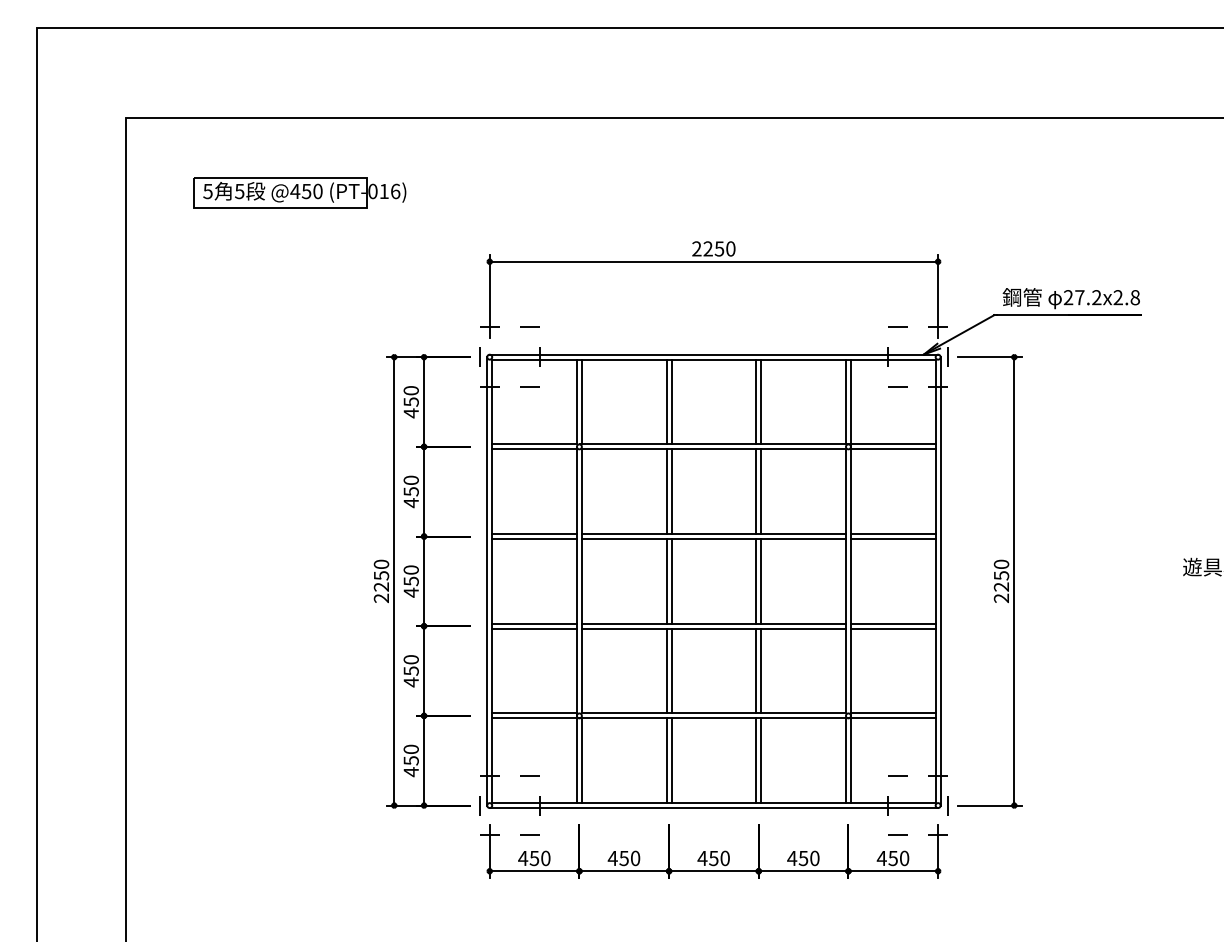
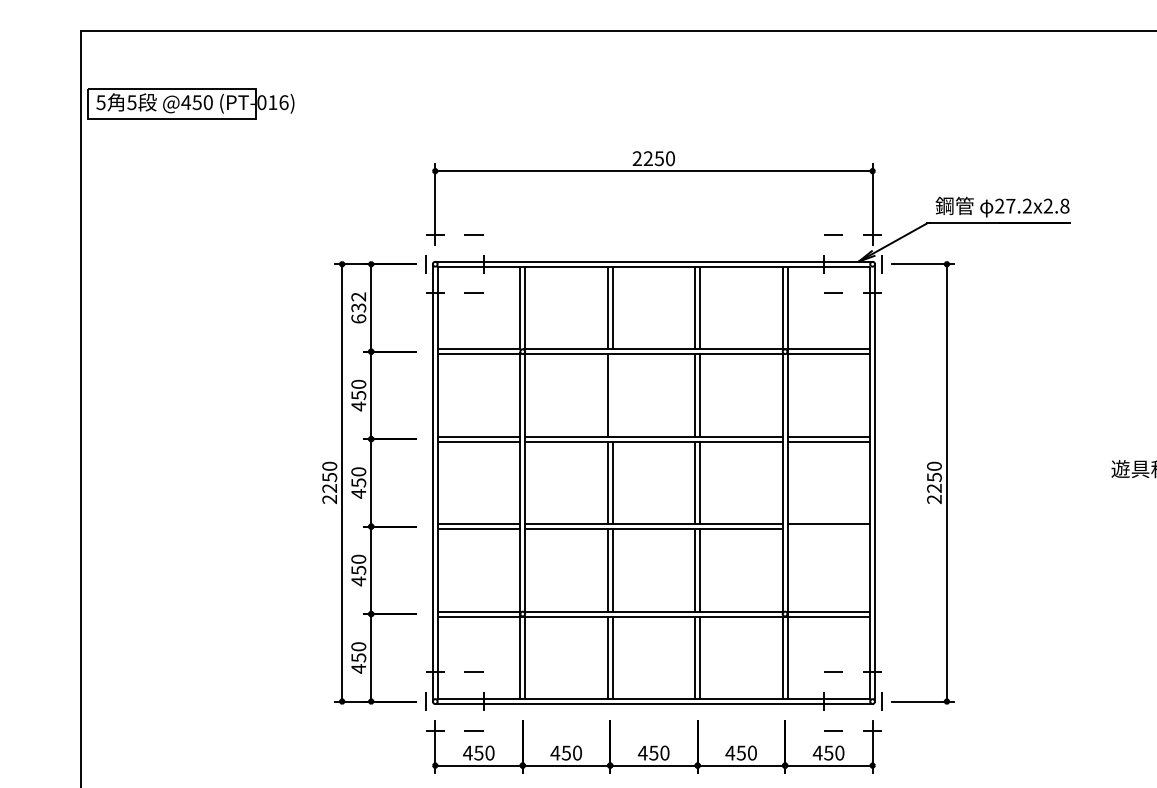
part: (299, 192) -> (190, 103), moved
text: (410, 402) -> (358, 308), 450 -> 632
line: (671, 491) -> (612, 395), removed
line: (892, 628) -> (828, 528), removed

